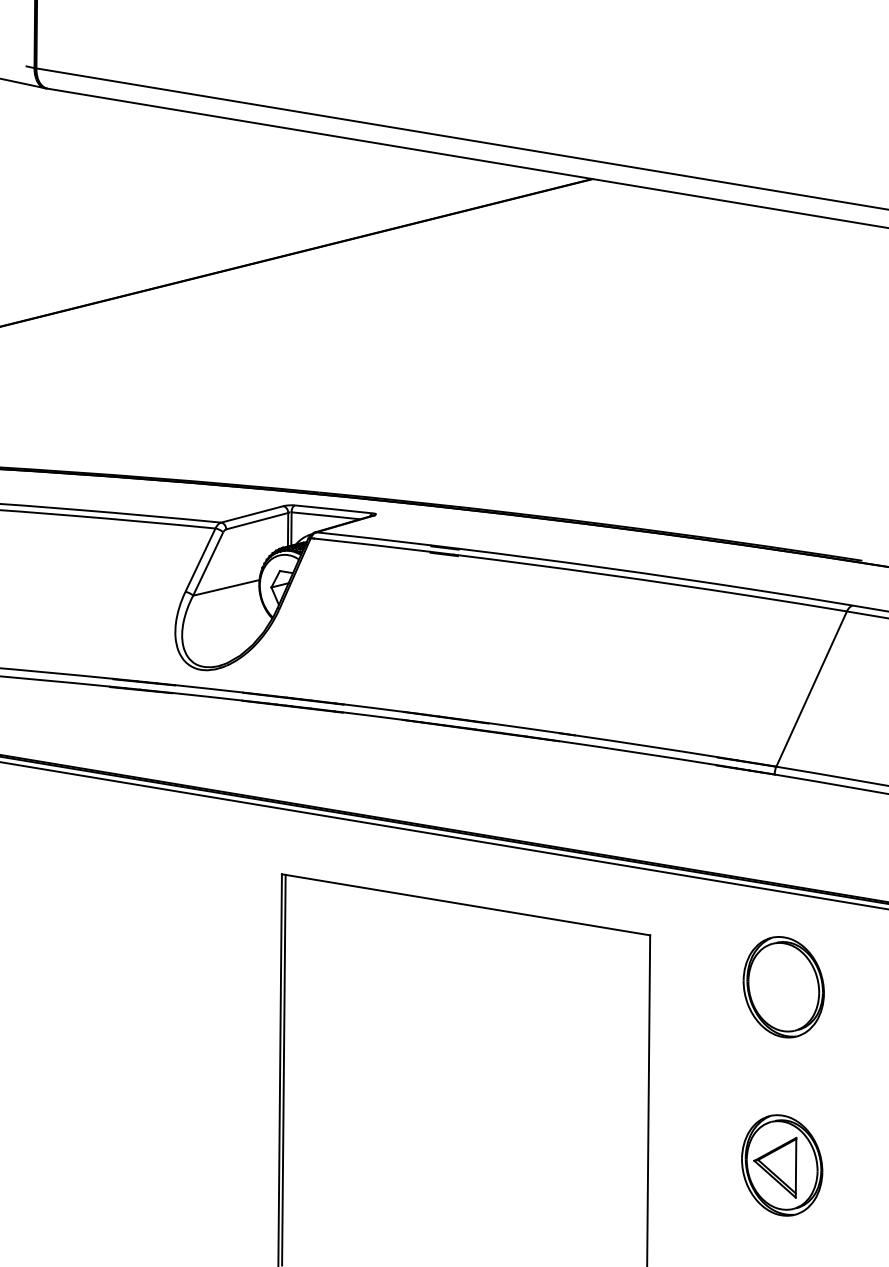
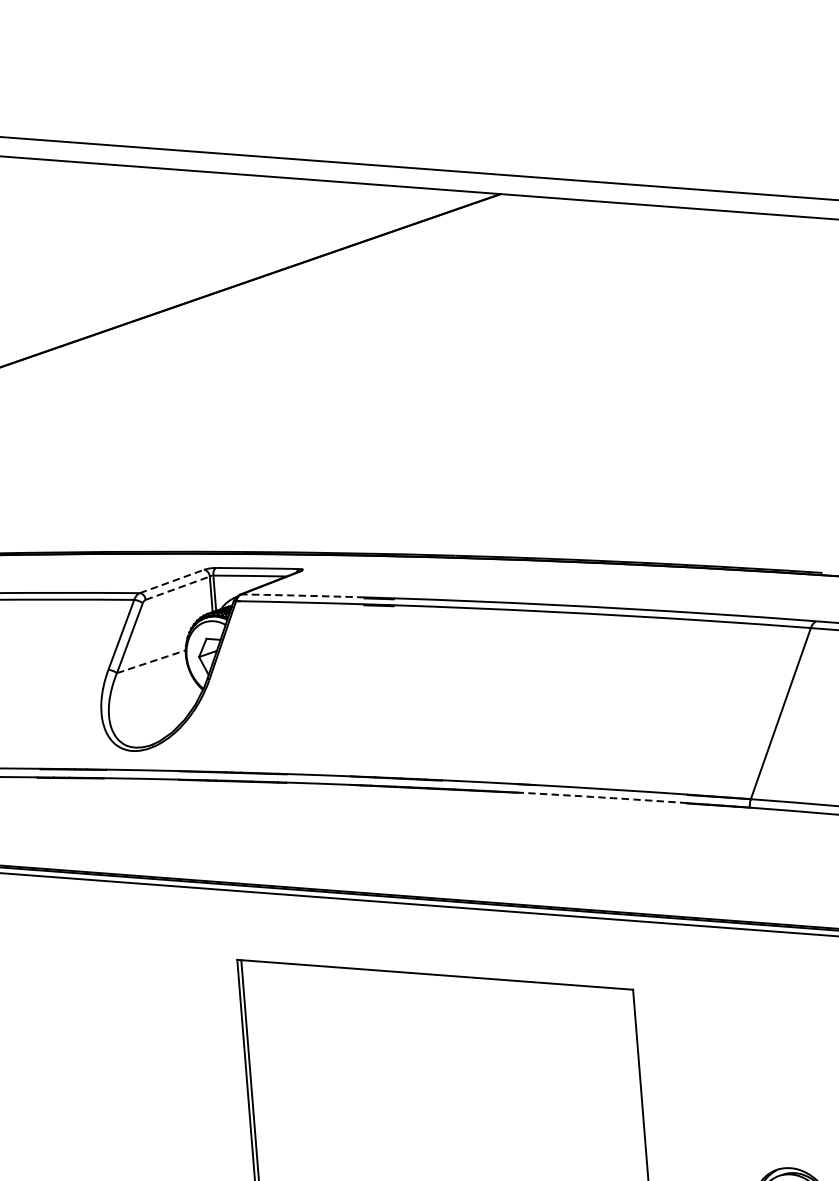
line: (252, 514) -> (172, 581), solid -> dashed
line: (257, 521) -> (178, 588), solid -> dashed
arc: (373, 538) -> (302, 595), solid -> dashed
line: (226, 587) -> (151, 661), solid -> dashed
arc: (637, 752) -> (602, 797), solid -> dashed
part: (783, 987) -> (779, 1032), removed

